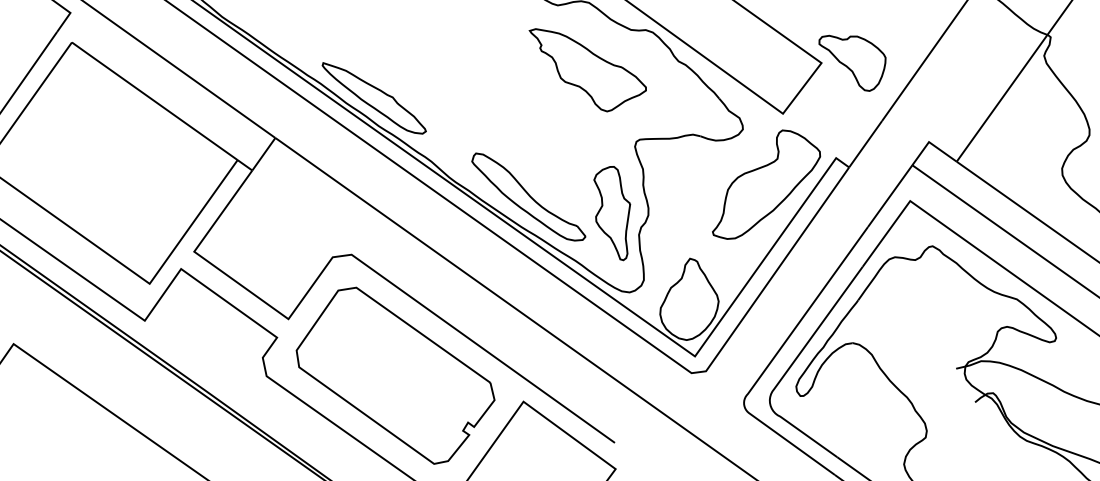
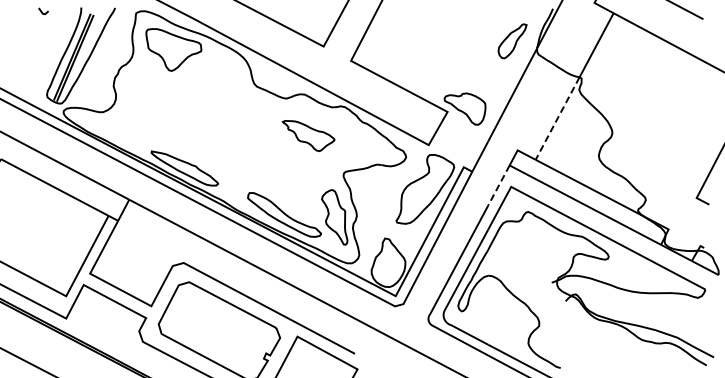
part: (586, 71) -> (308, 135), size x0.7
line: (1001, 98) -> (557, 118), solid -> dashed
line: (889, 195) -> (498, 185), solid -> dashed

